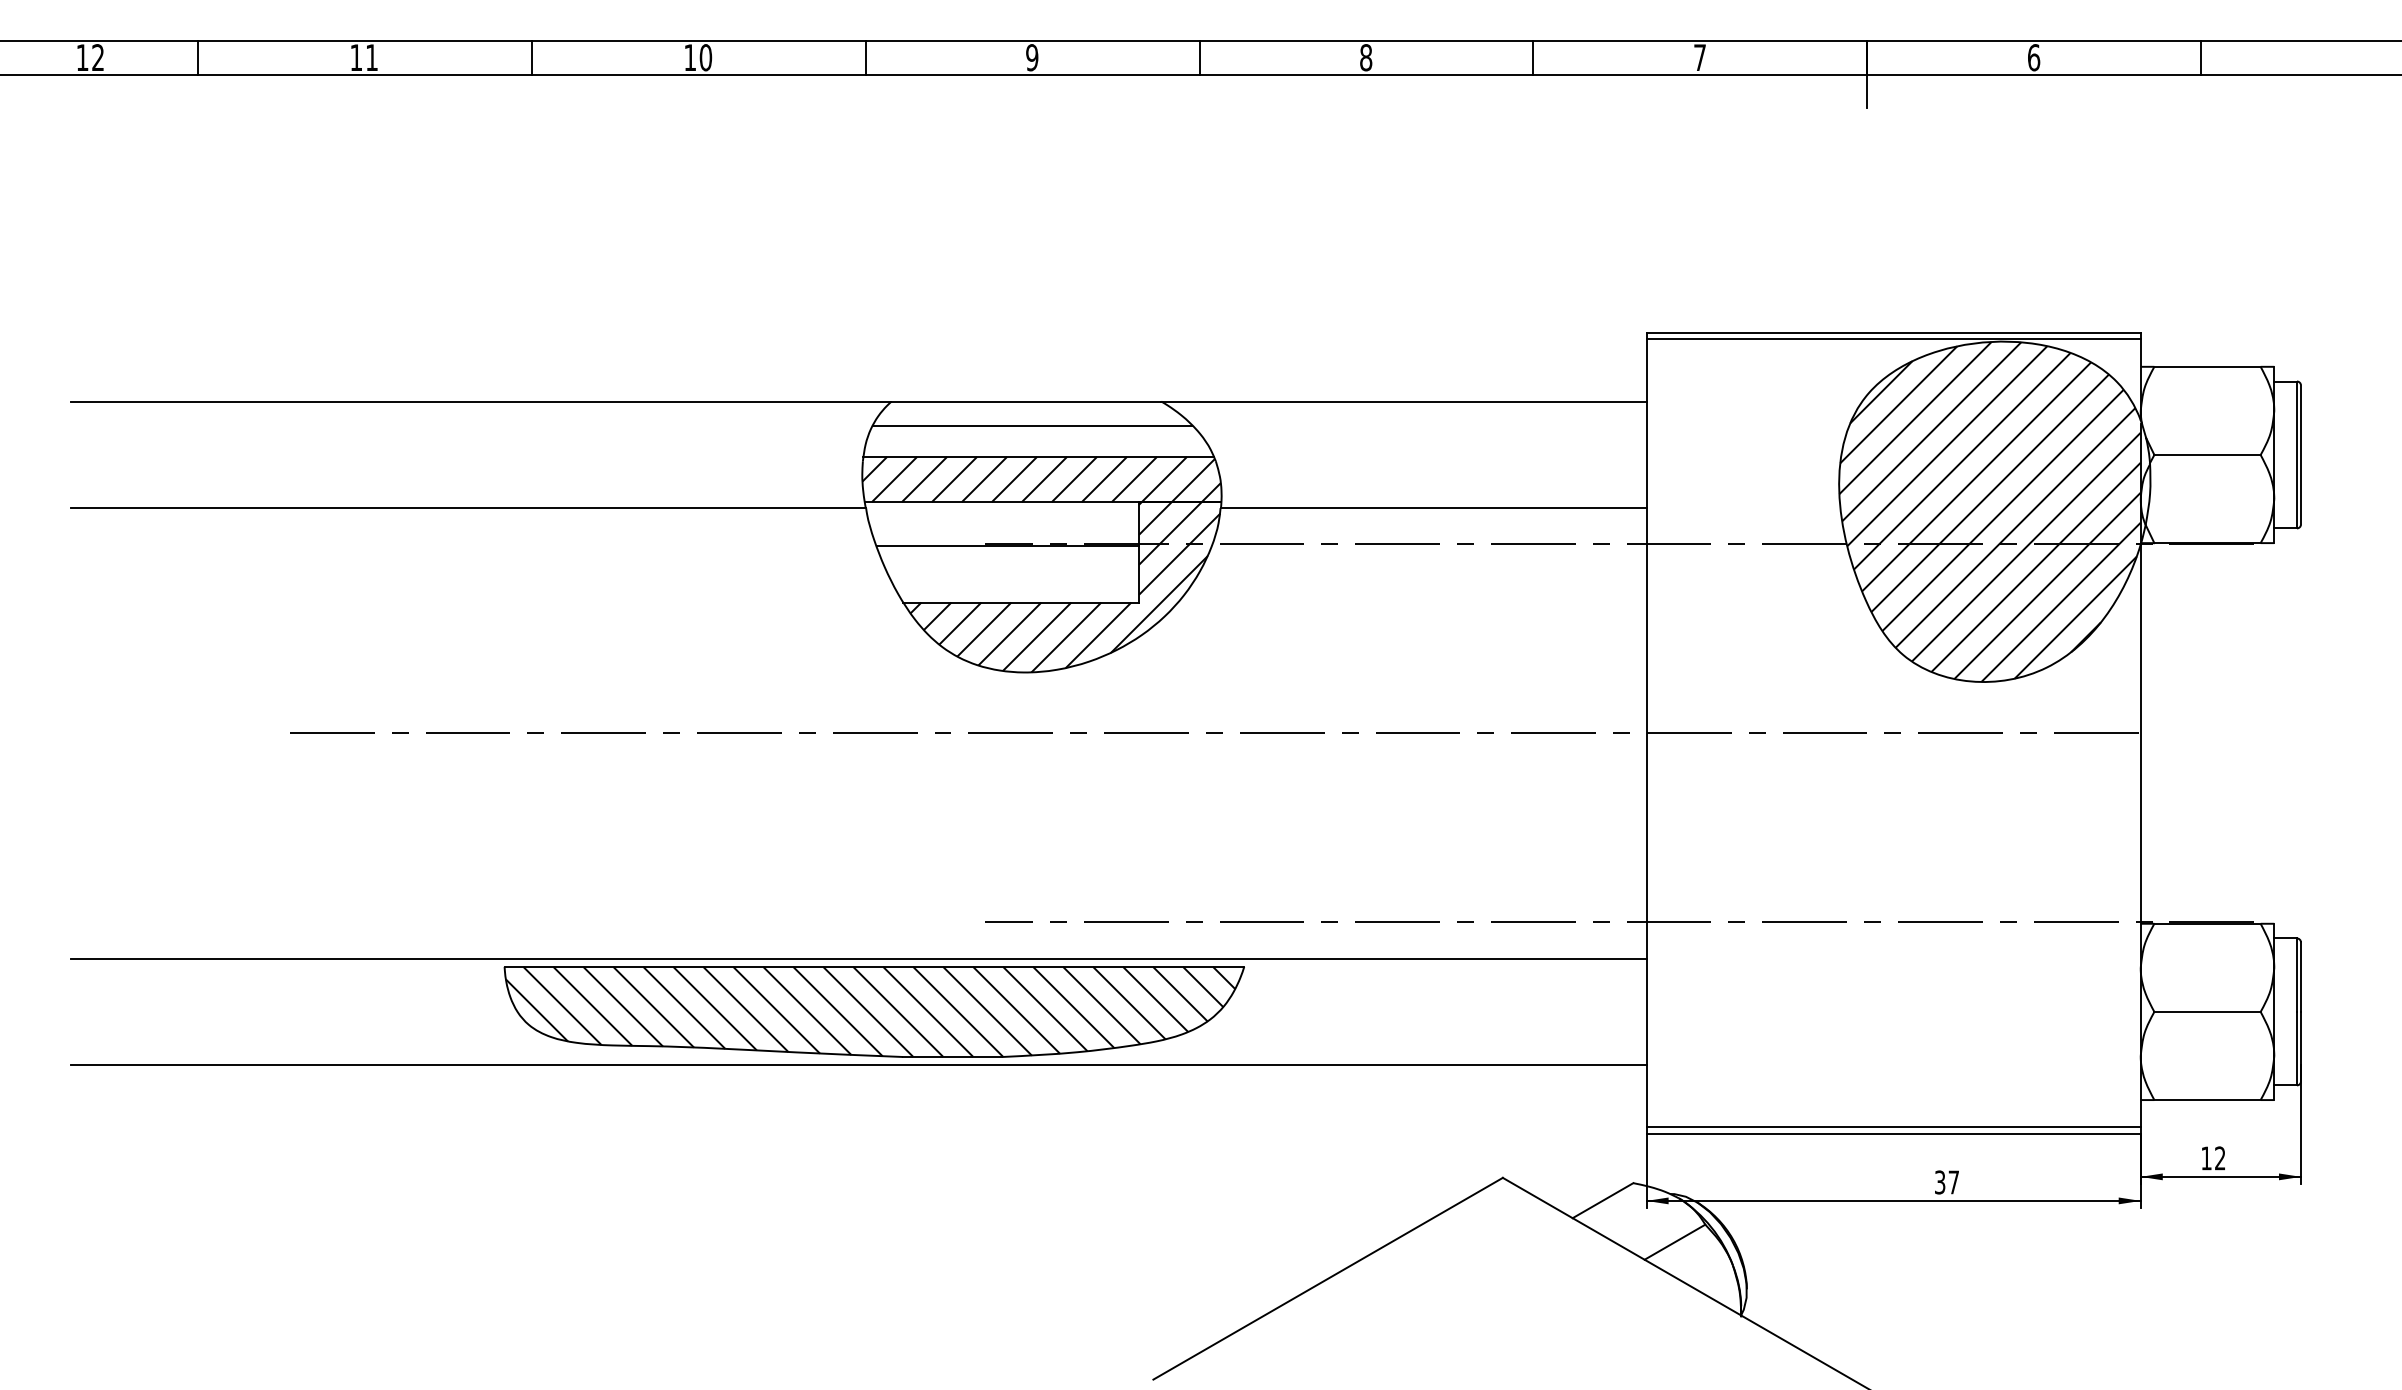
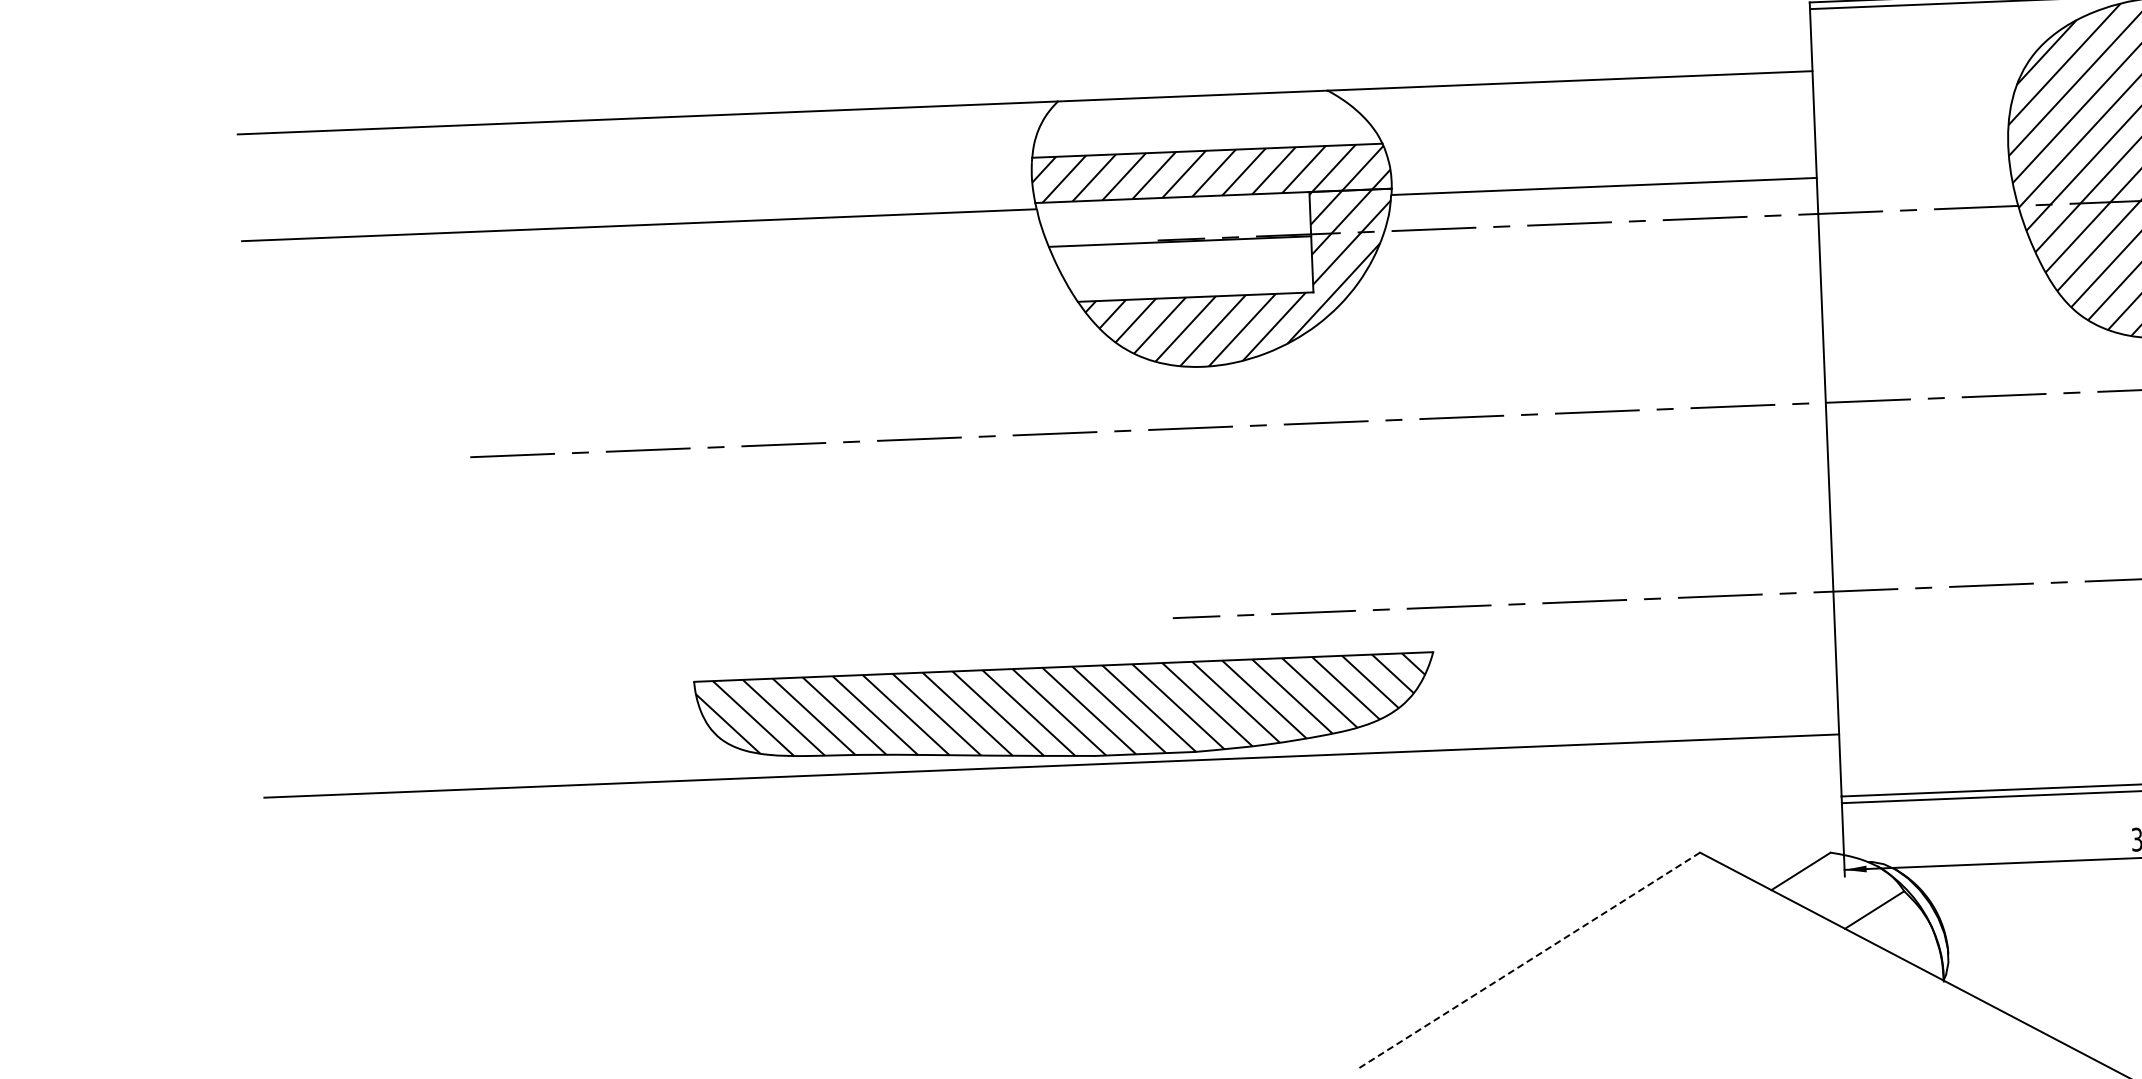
line: (1032, 426) -> (1199, 120), removed
line: (858, 958) -> (1047, 659), removed
line: (1328, 1278) -> (1529, 960), solid -> dashed

